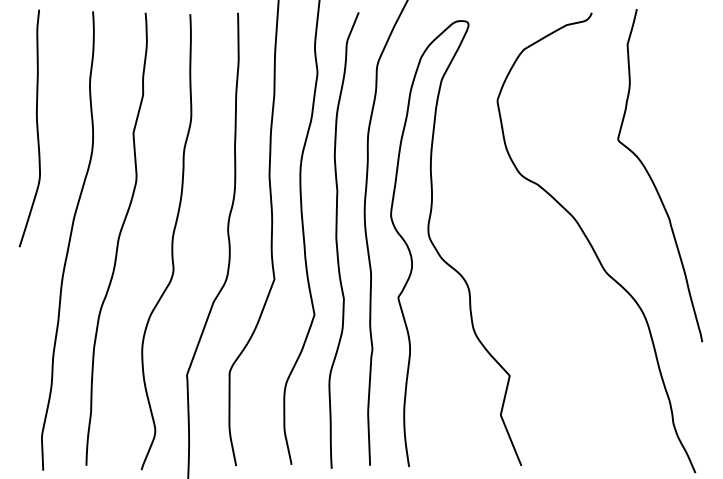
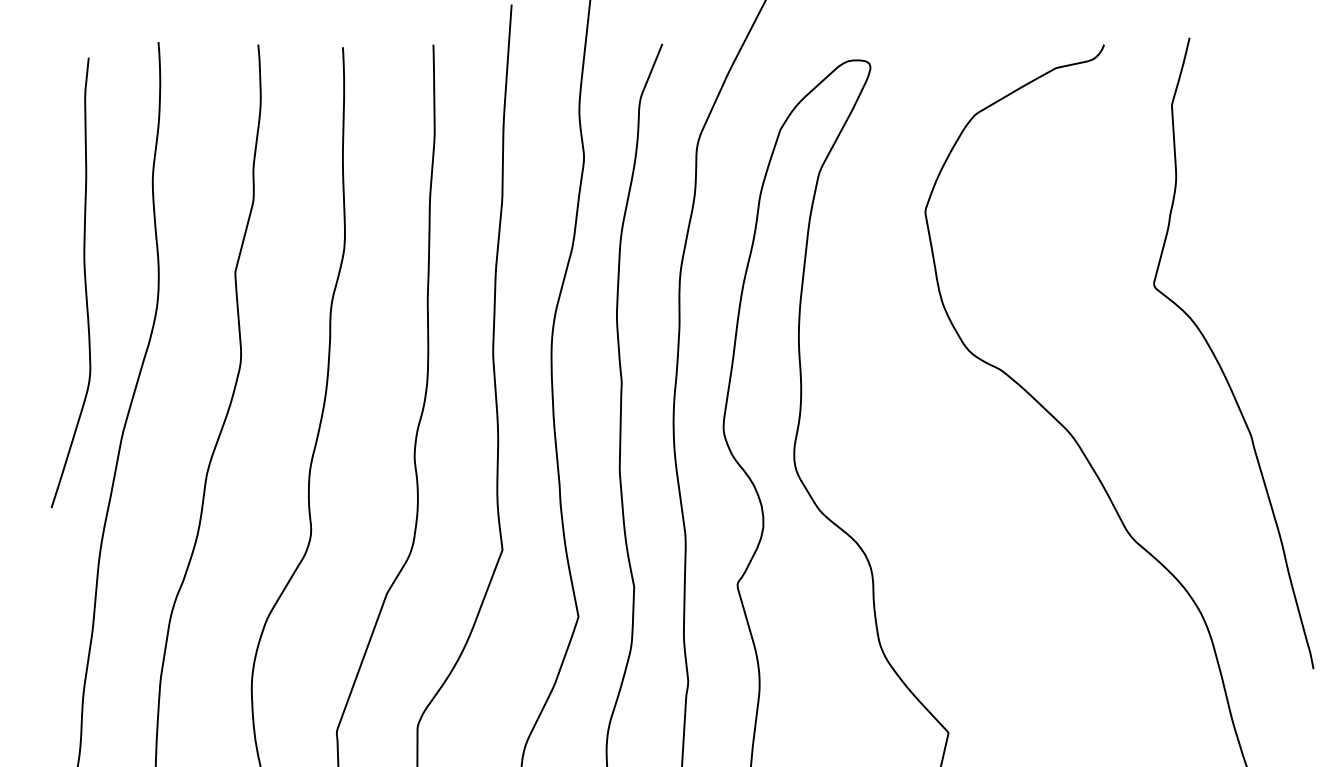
curve: (36, 128) -> (83, 282), moved

